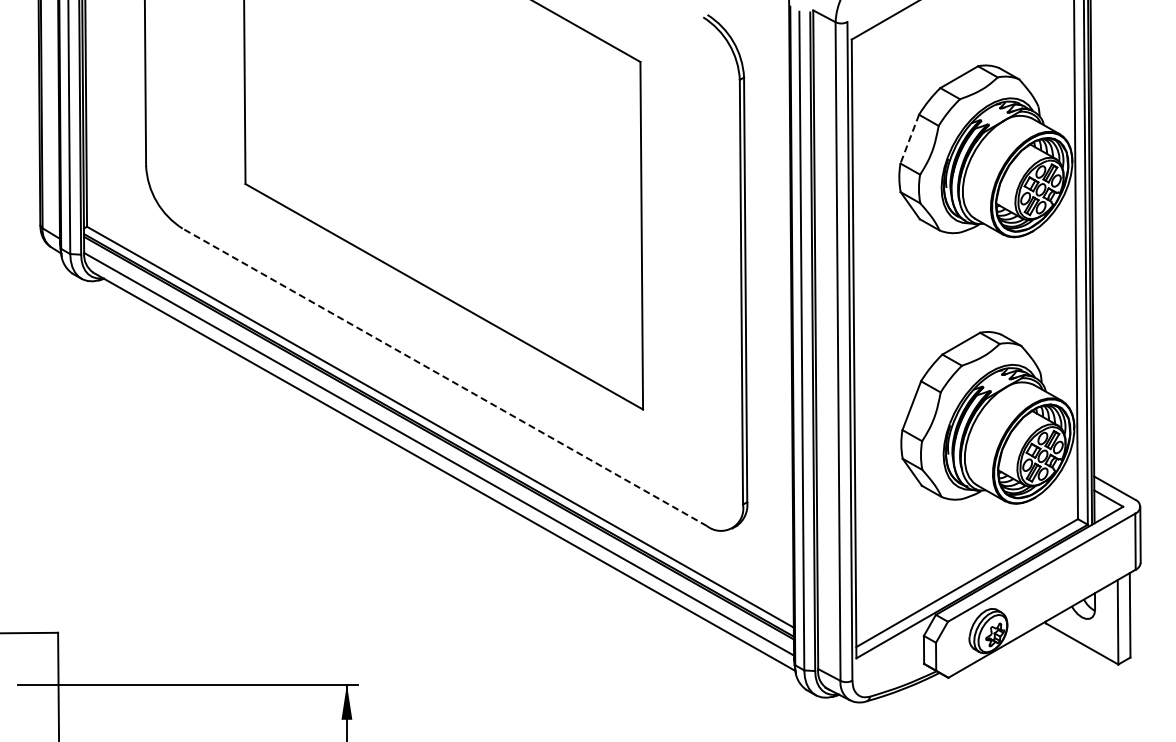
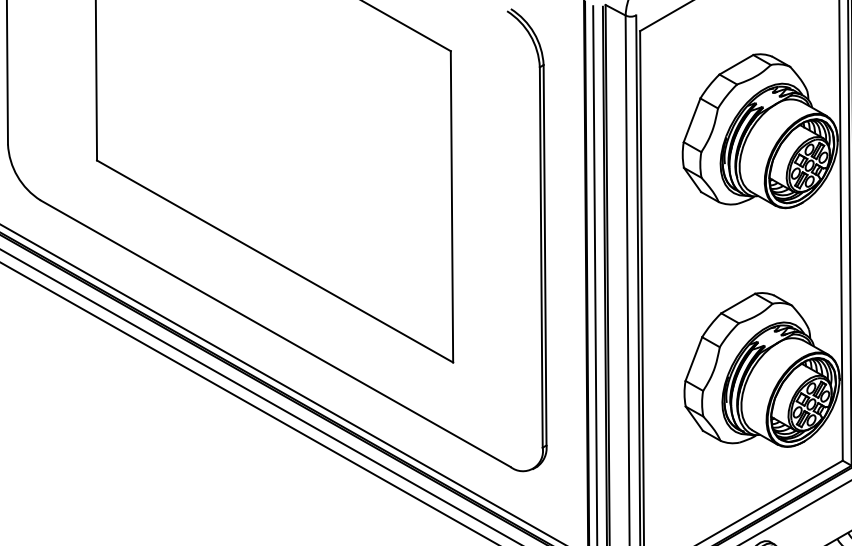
line: (909, 139) -> (691, 120), dashed -> solid
line: (444, 377) -> (275, 333), dashed -> solid

